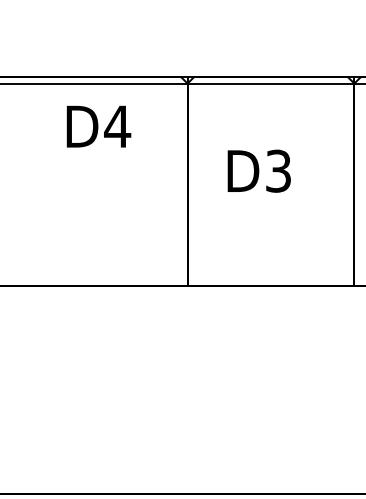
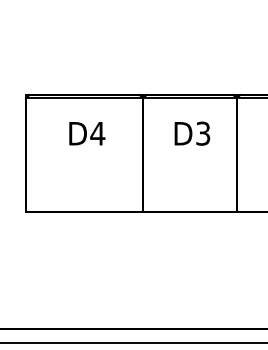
text: (99, 126) -> (87, 133), moved
text: (259, 170) -> (192, 133), moved

